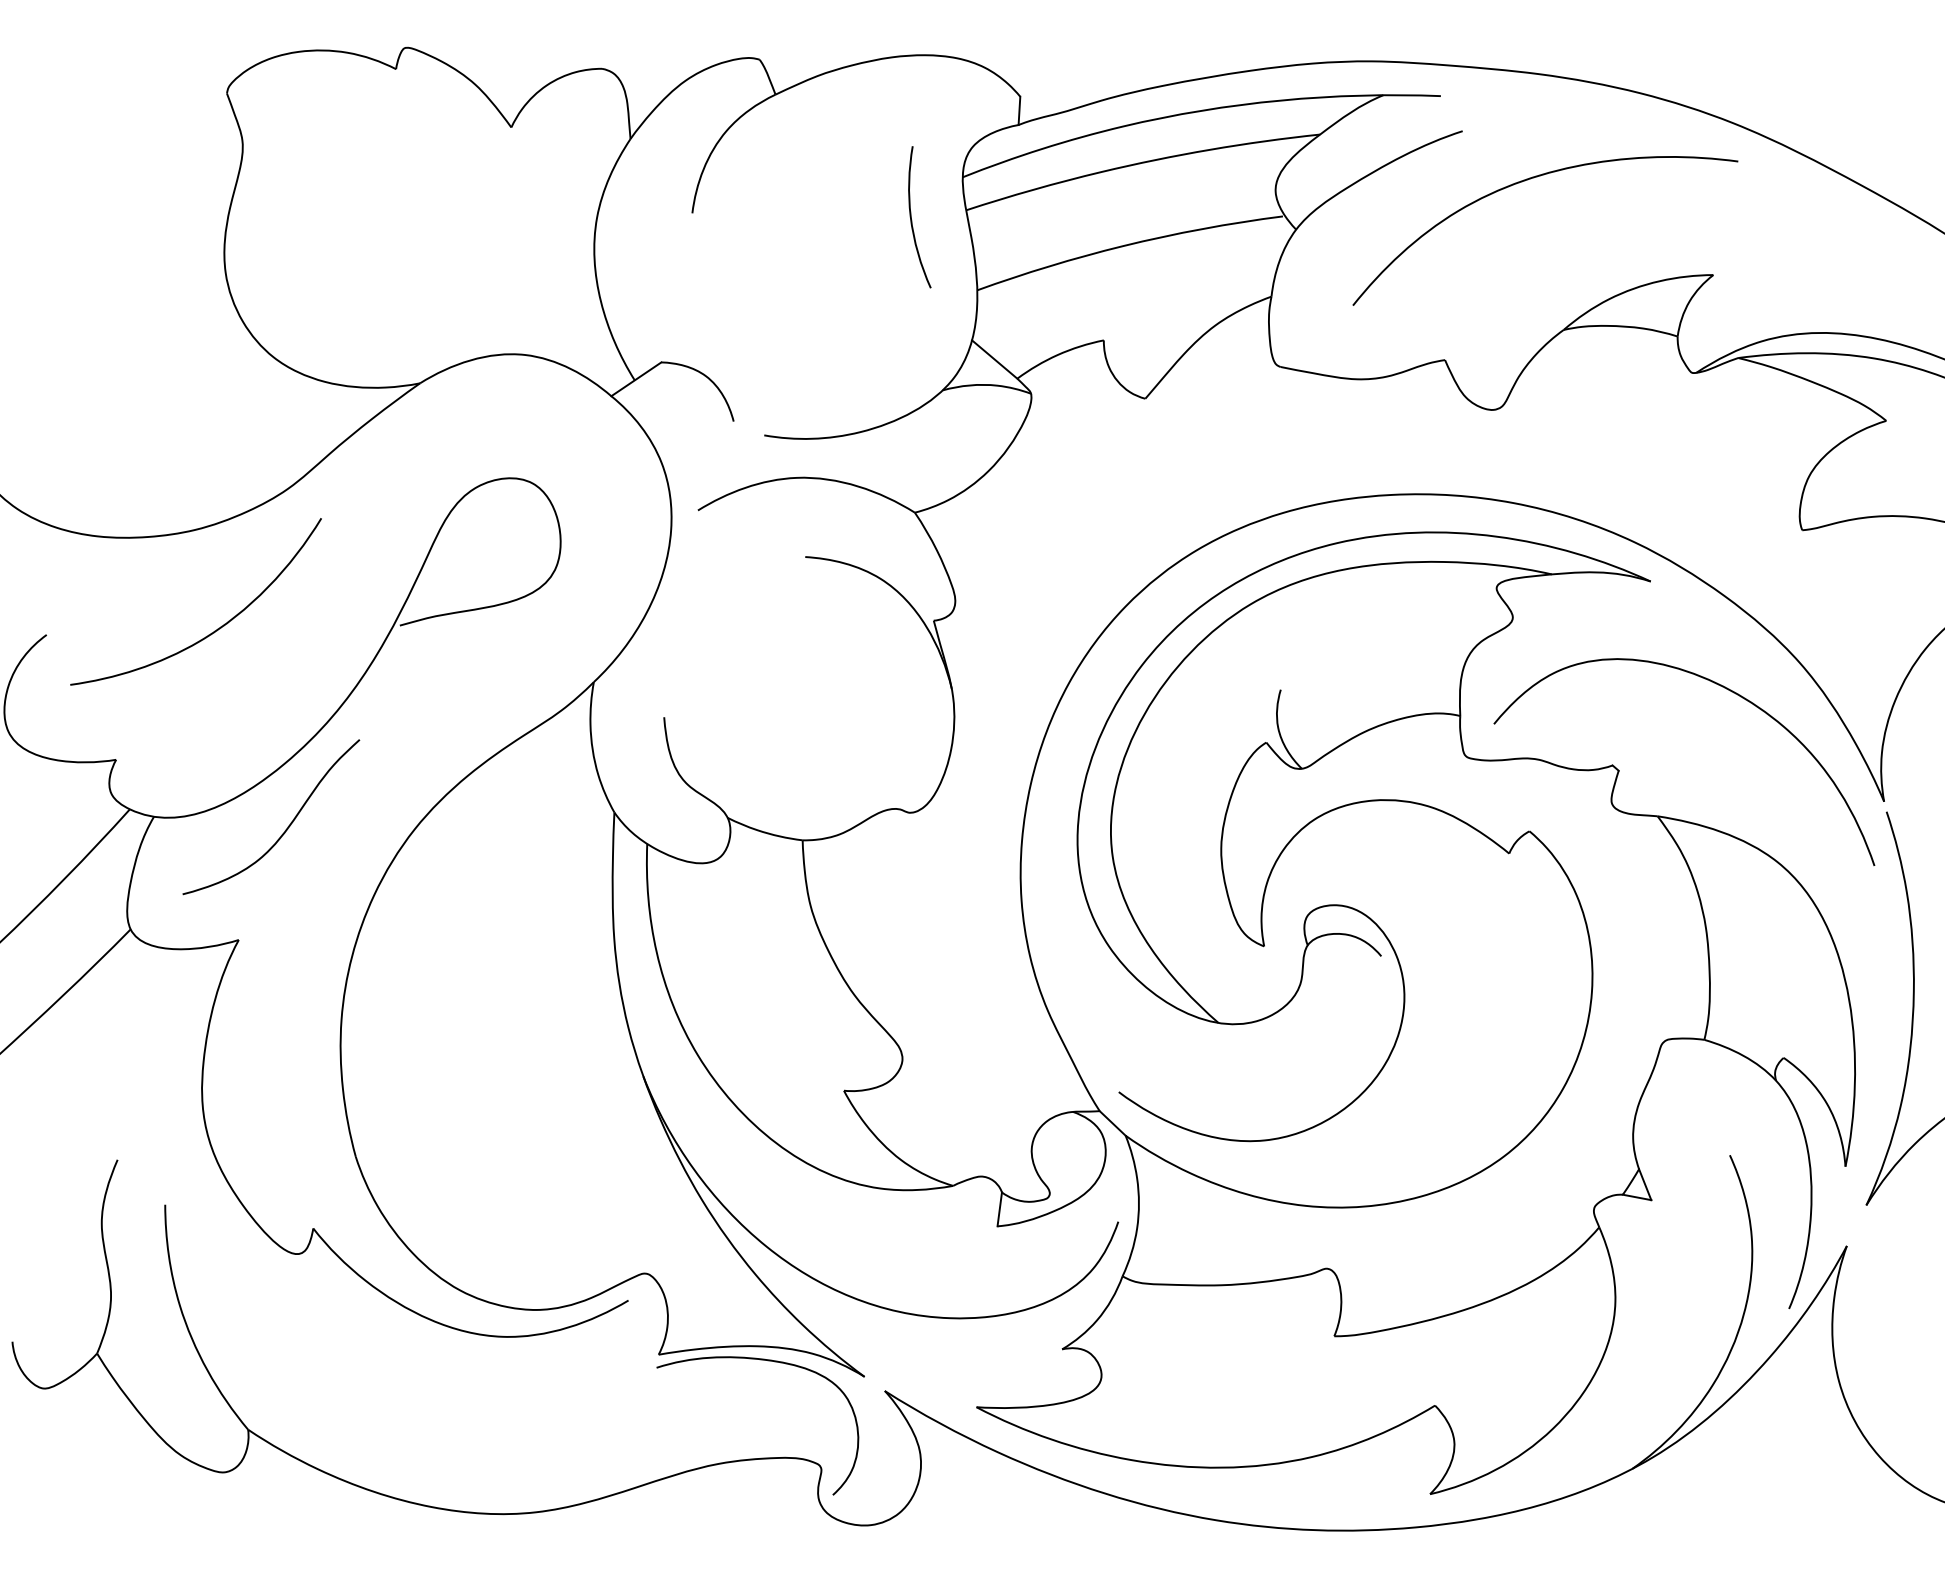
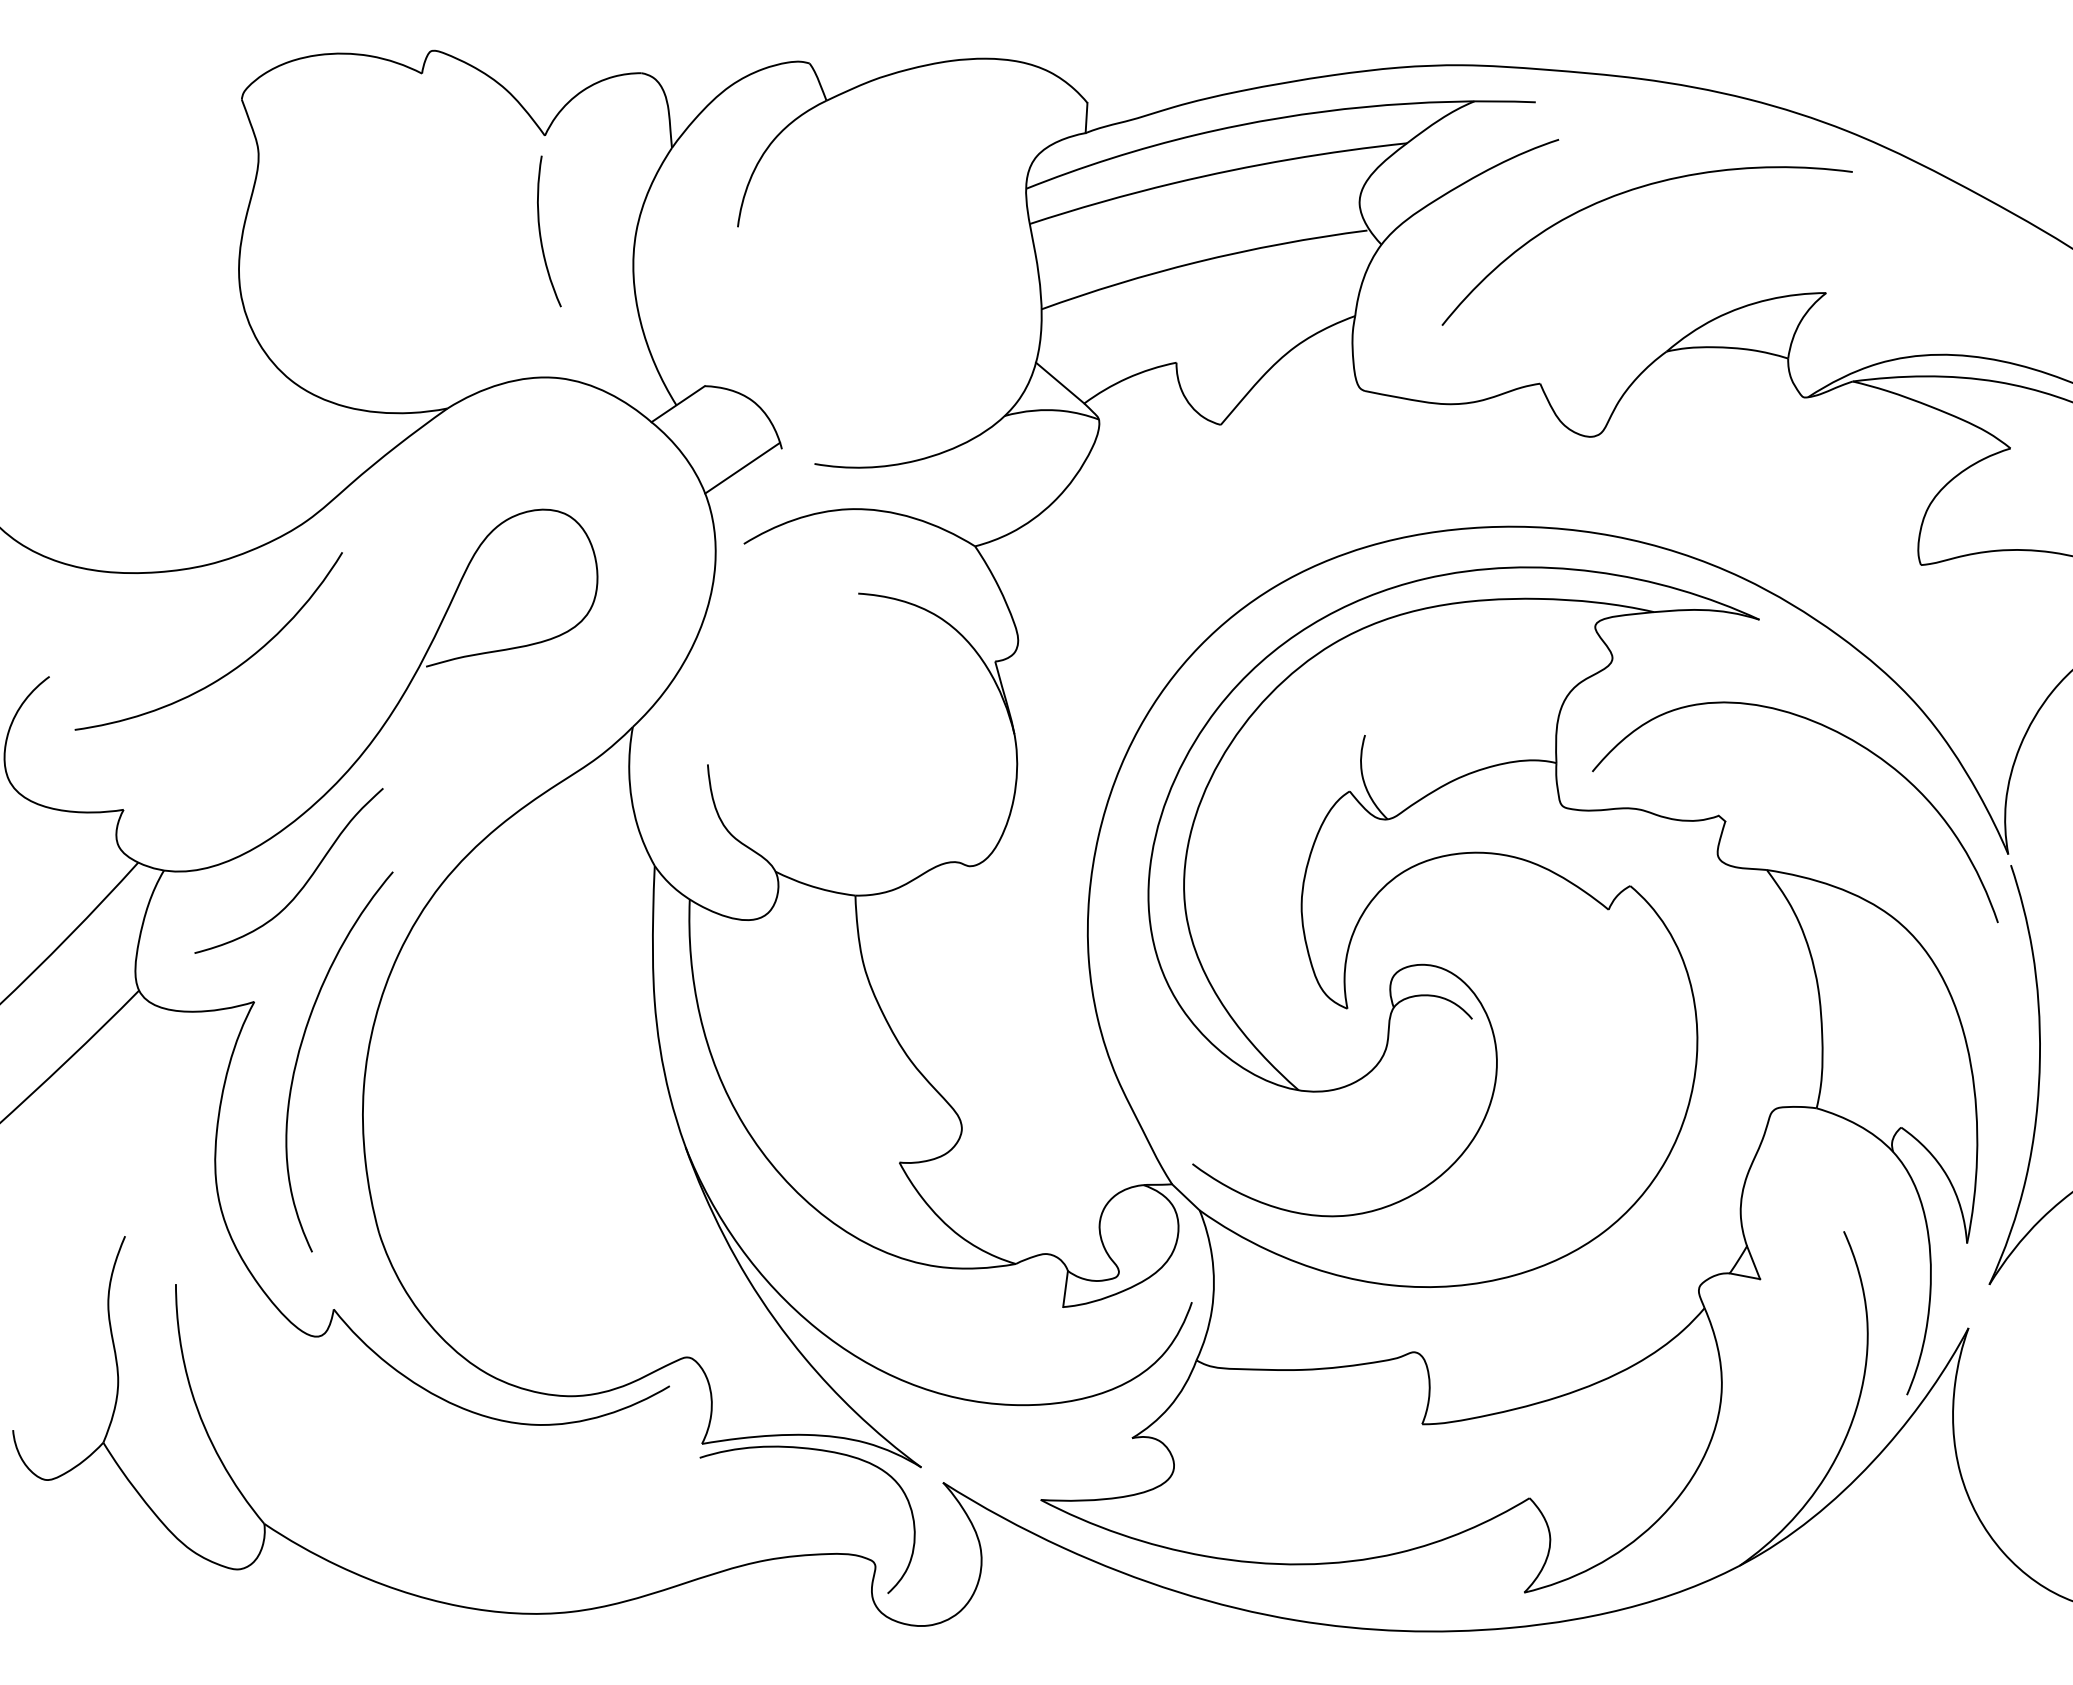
curve: (912, 221) -> (541, 235), moved
line: (696, 438) -> (742, 467), added
curve: (282, 982) -> (301, 1047), added

